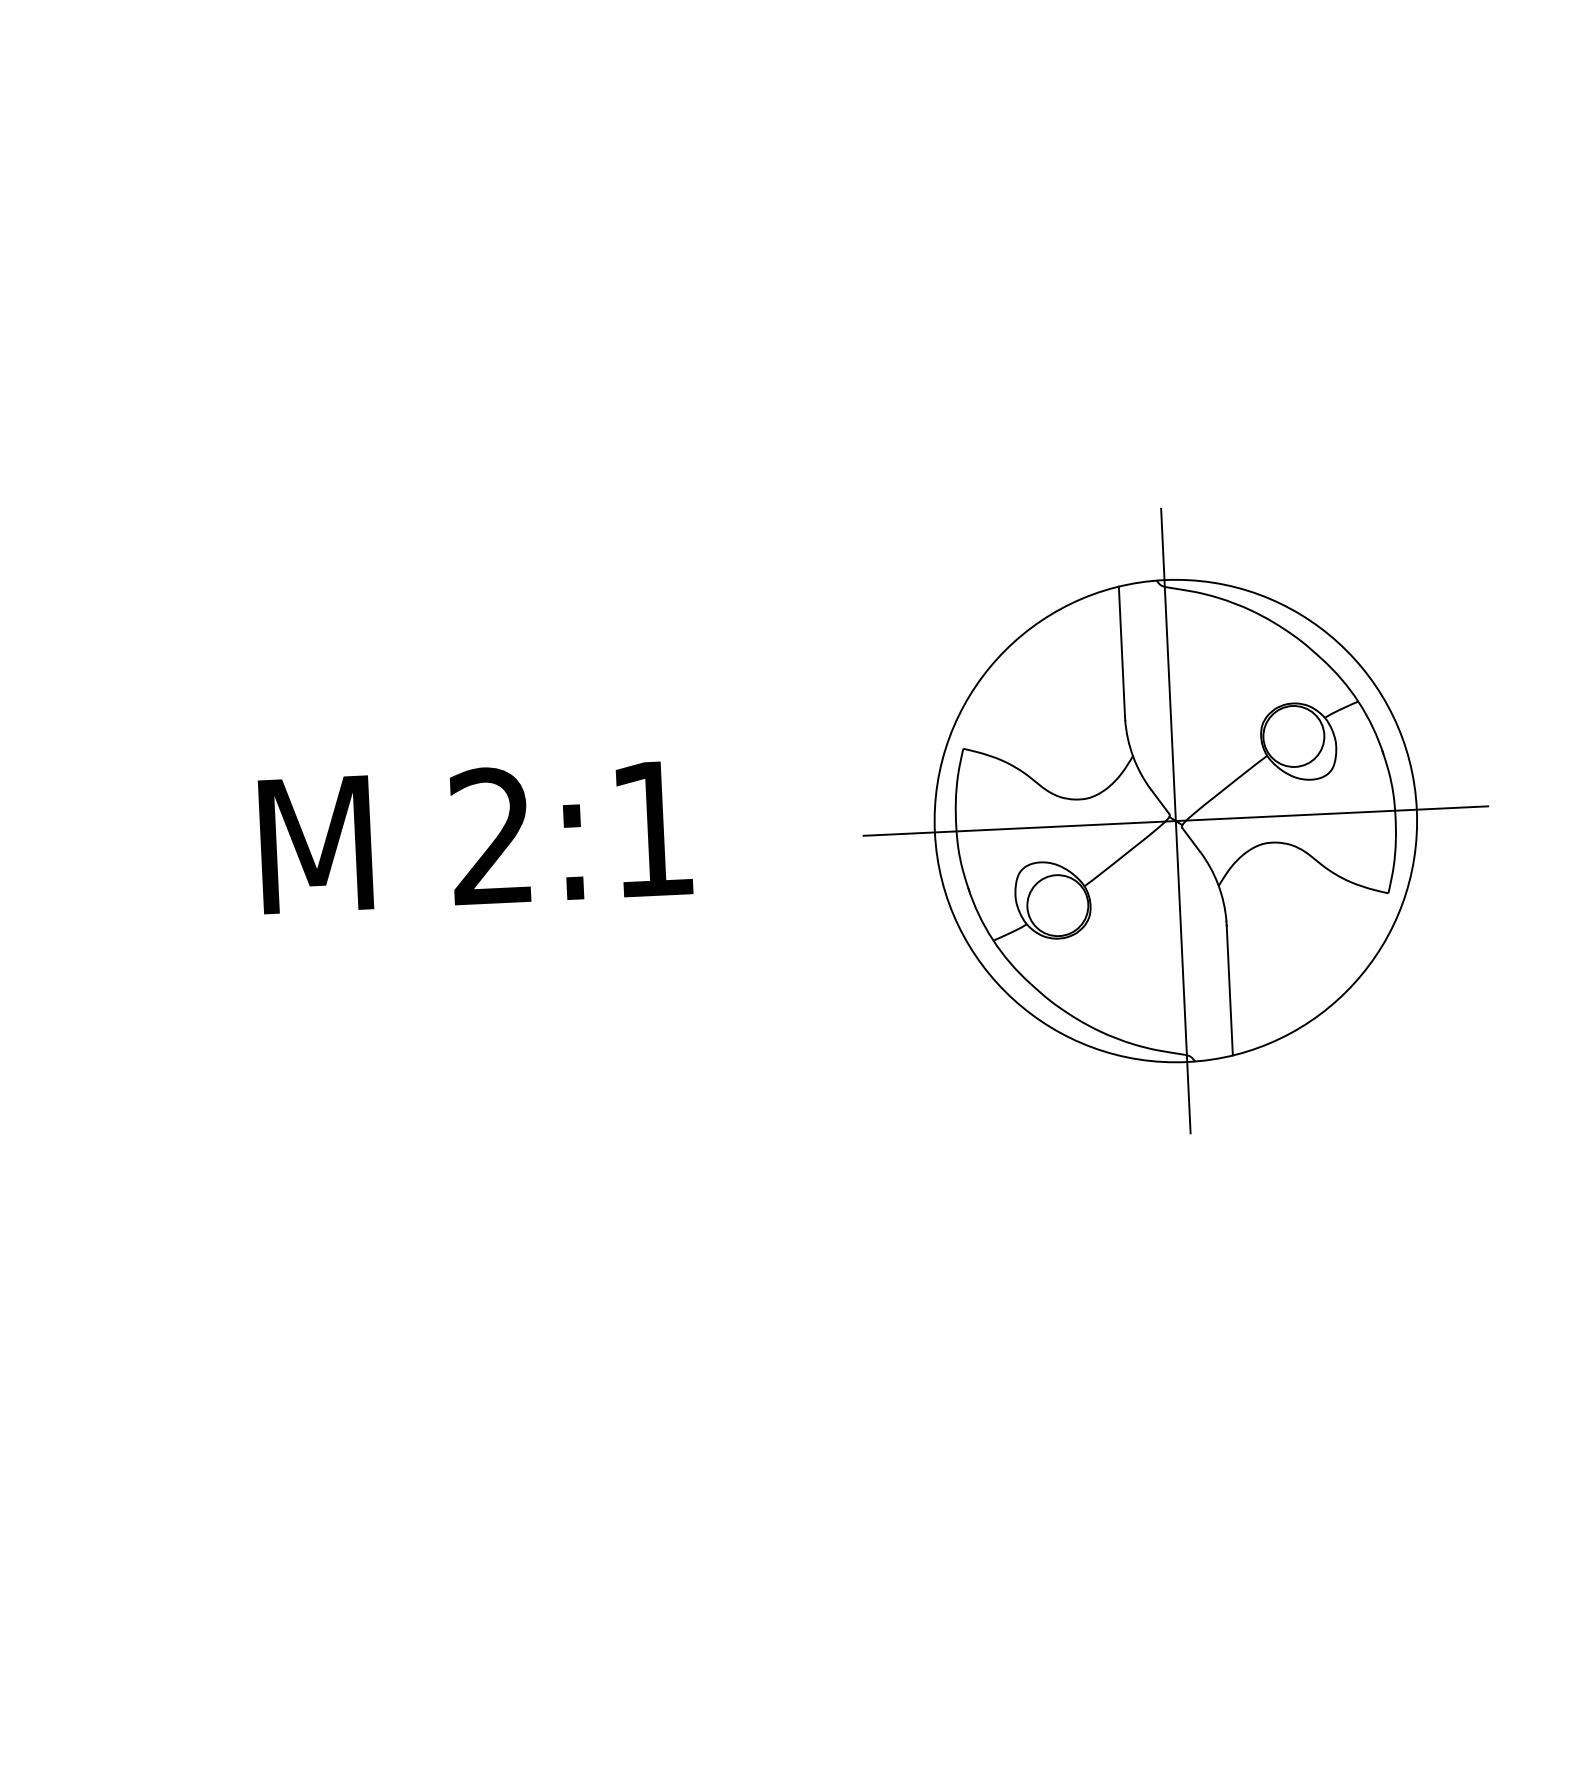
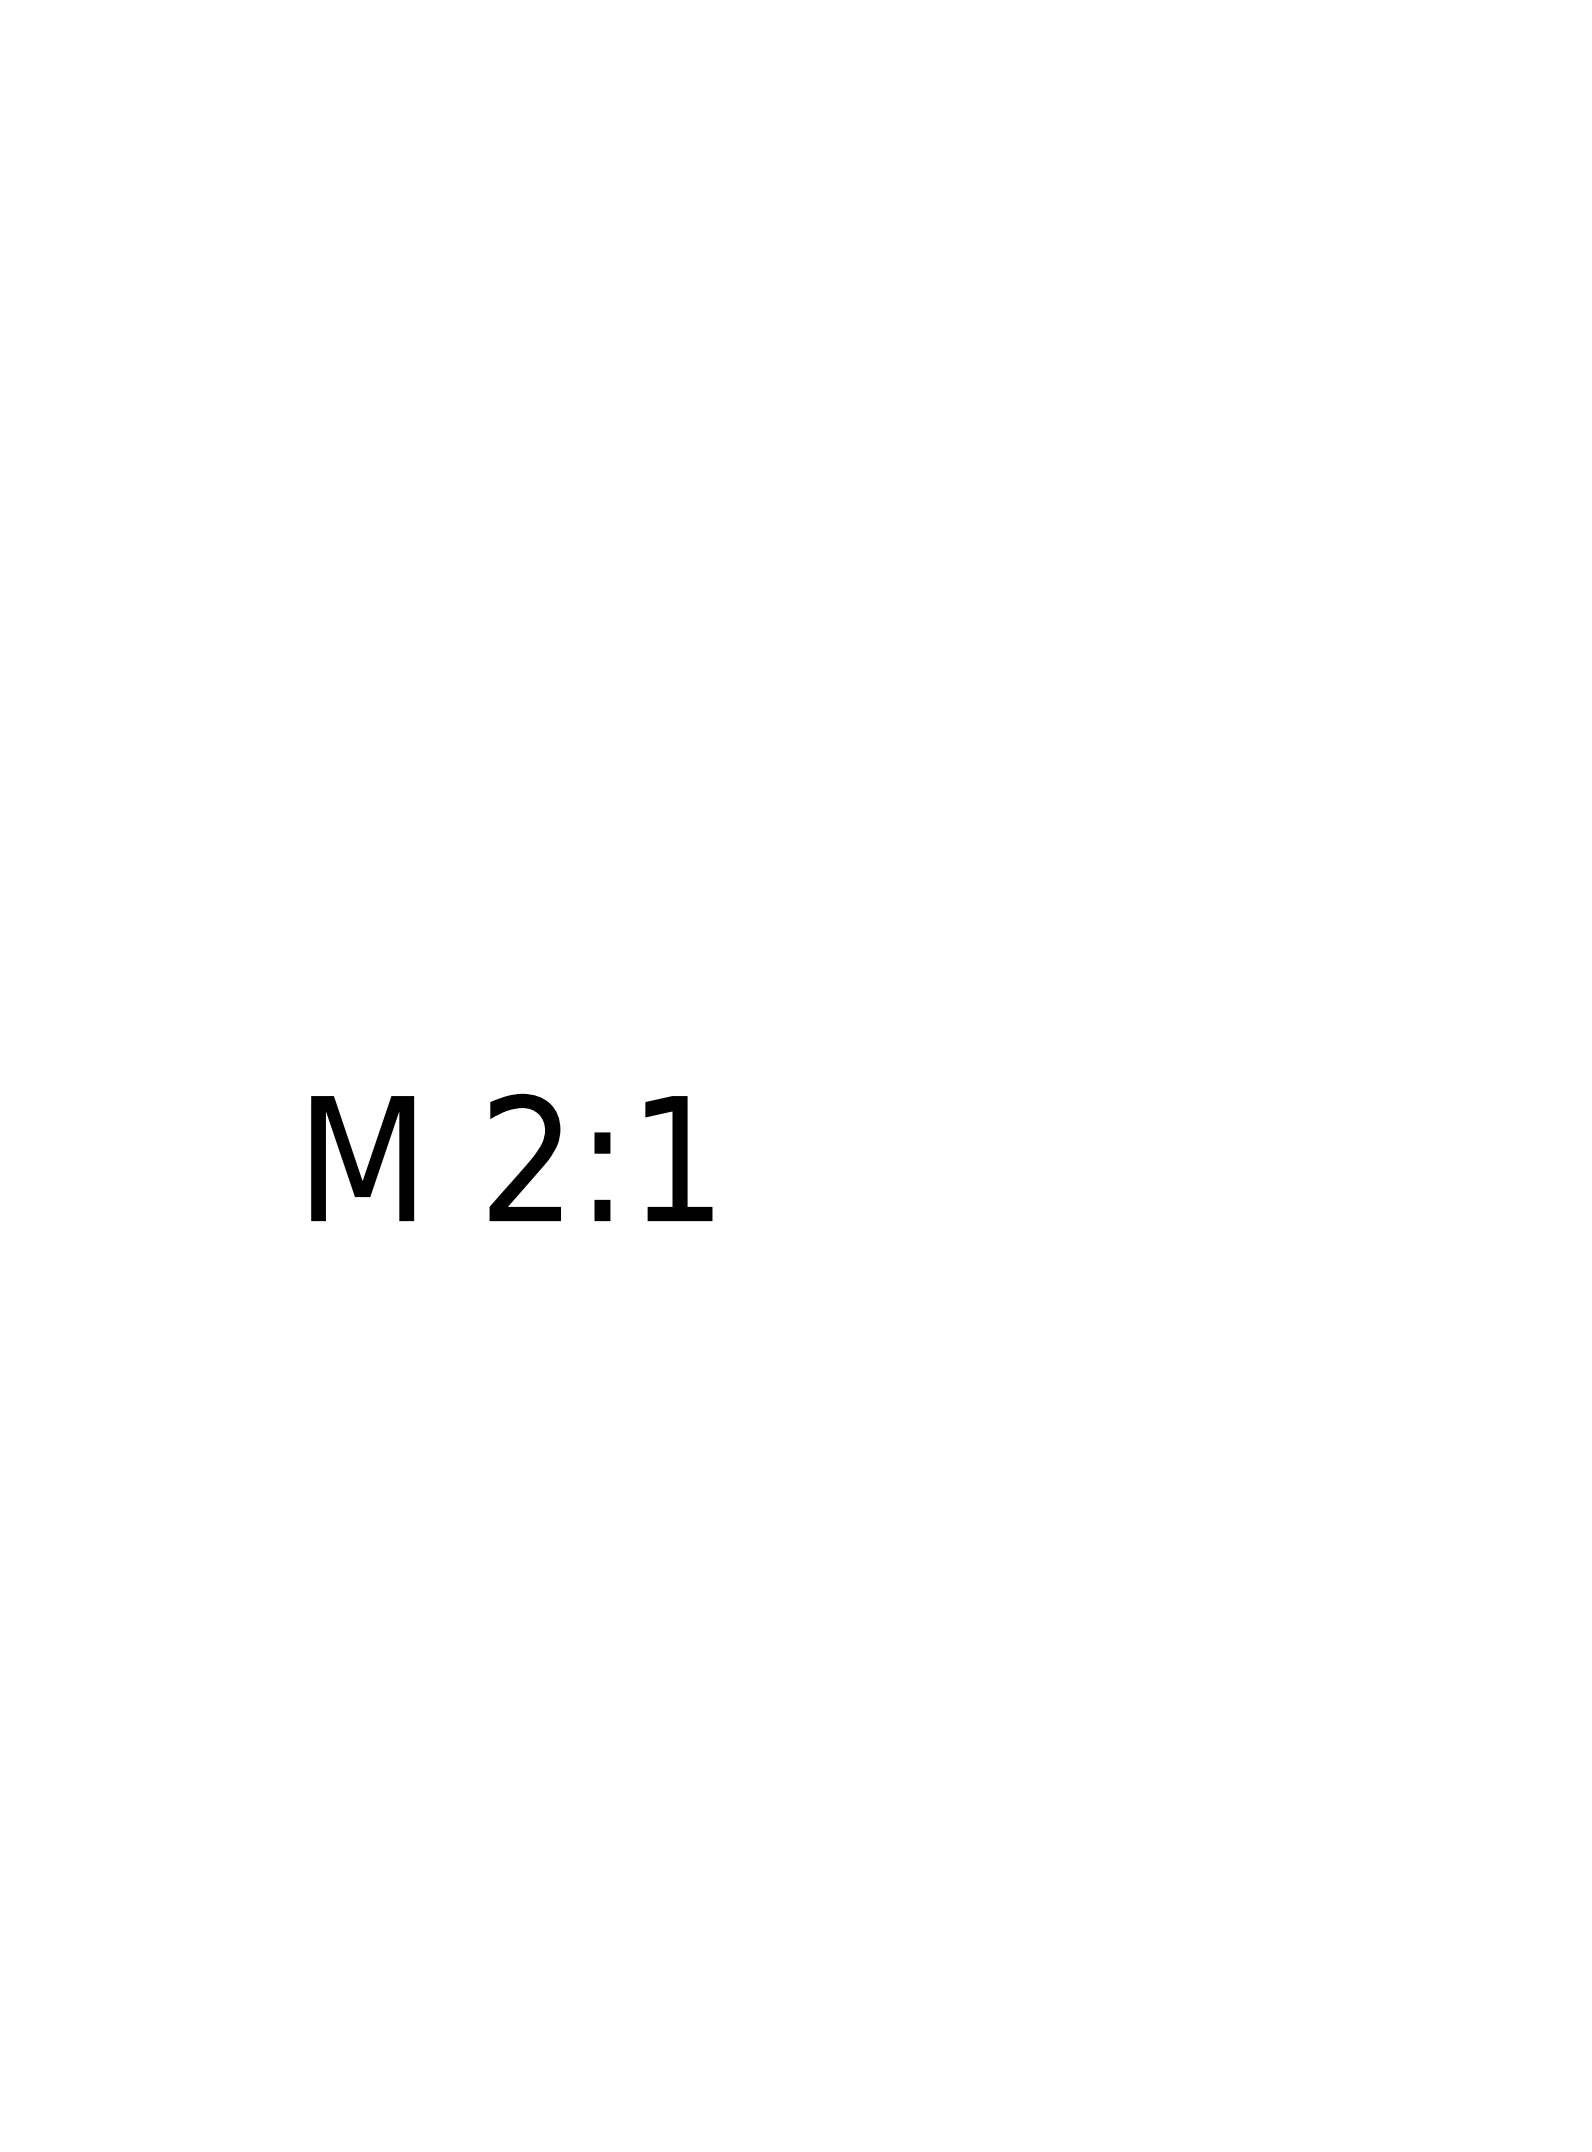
part: (1176, 821) -> (1165, 1174), removed

